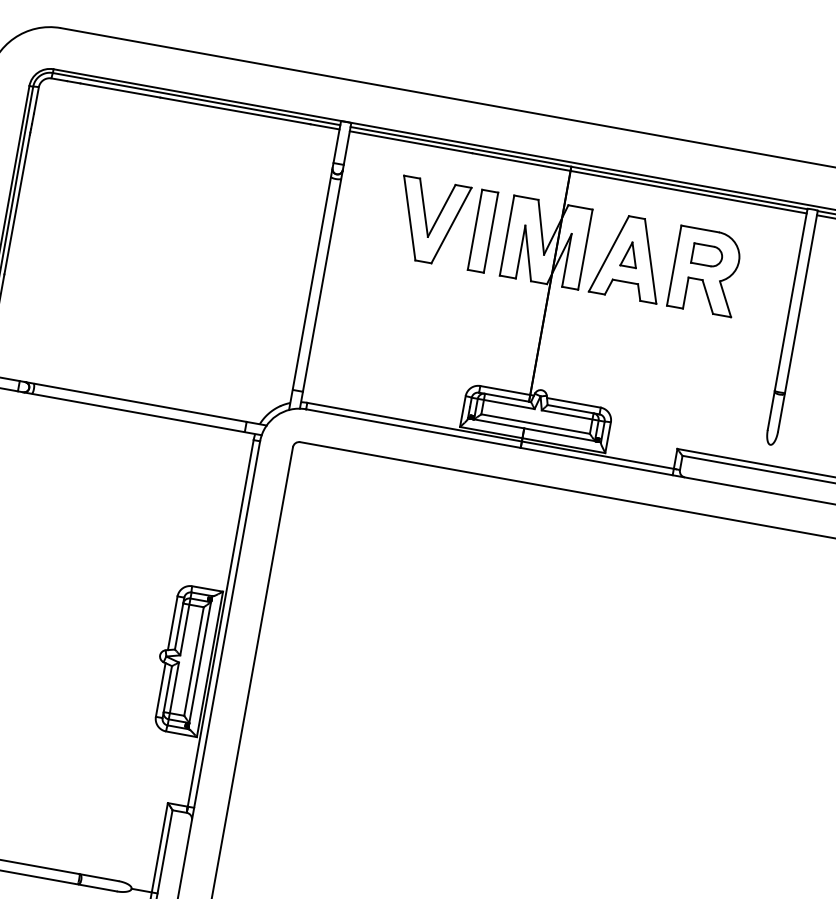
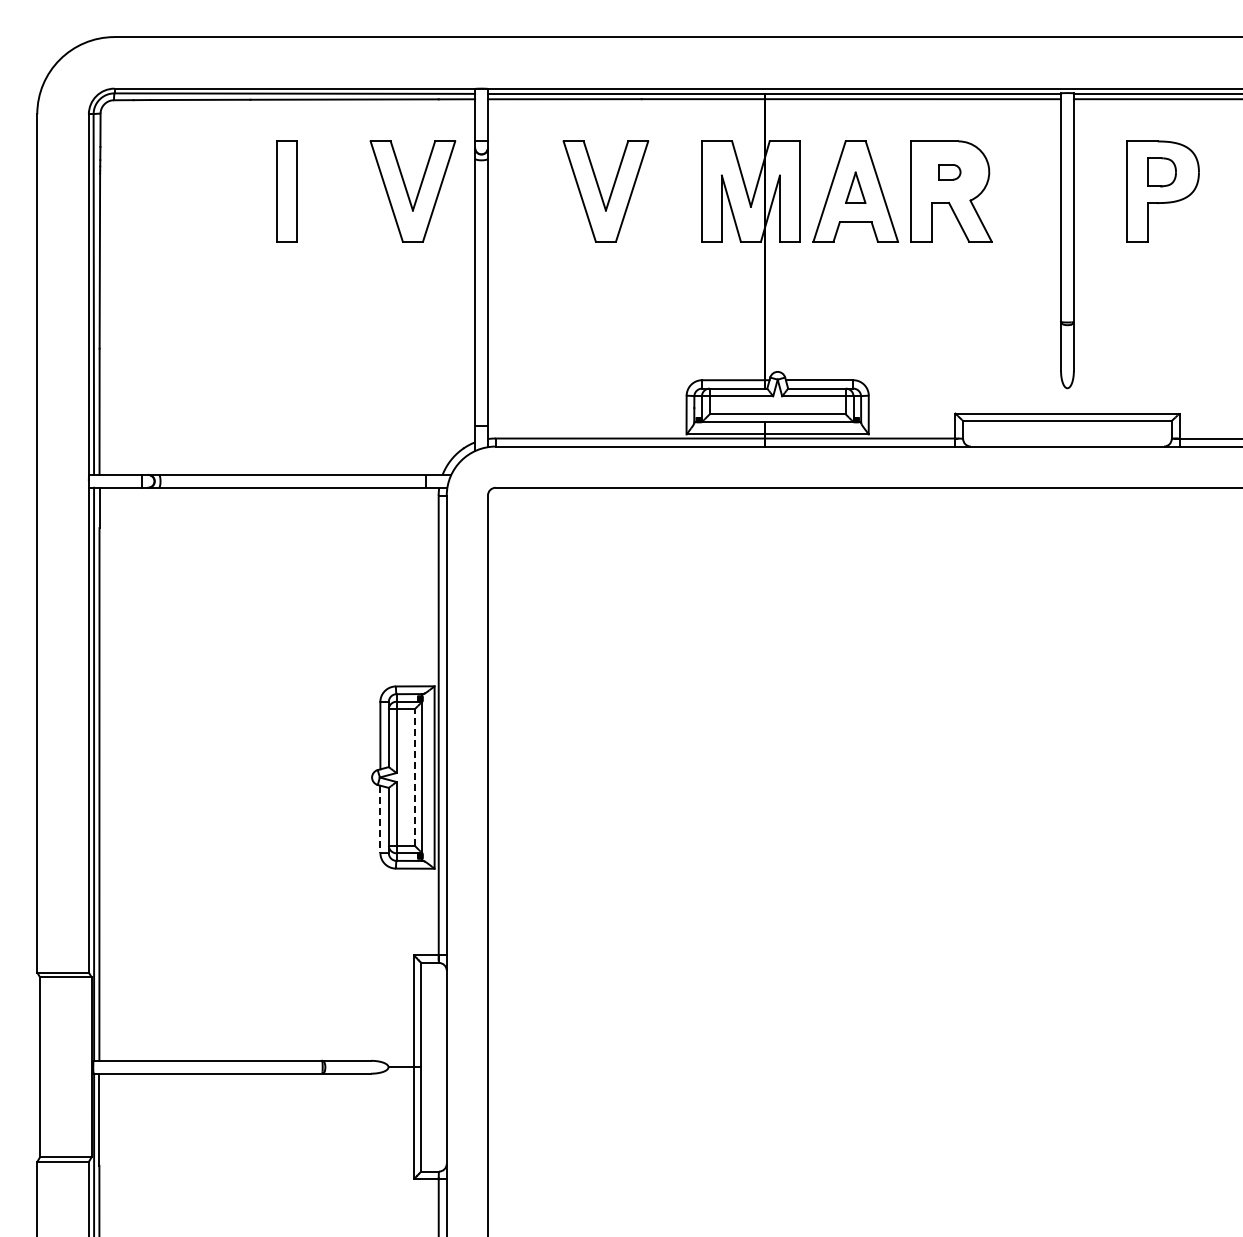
part: (276, 193) -> (412, 191), added
part: (482, 231) -> (286, 191), moved
part: (707, 255) -> (949, 172), size x0.6
line: (193, 661) -> (414, 777), solid -> dashed
line: (160, 690) -> (380, 819), solid -> dashed

